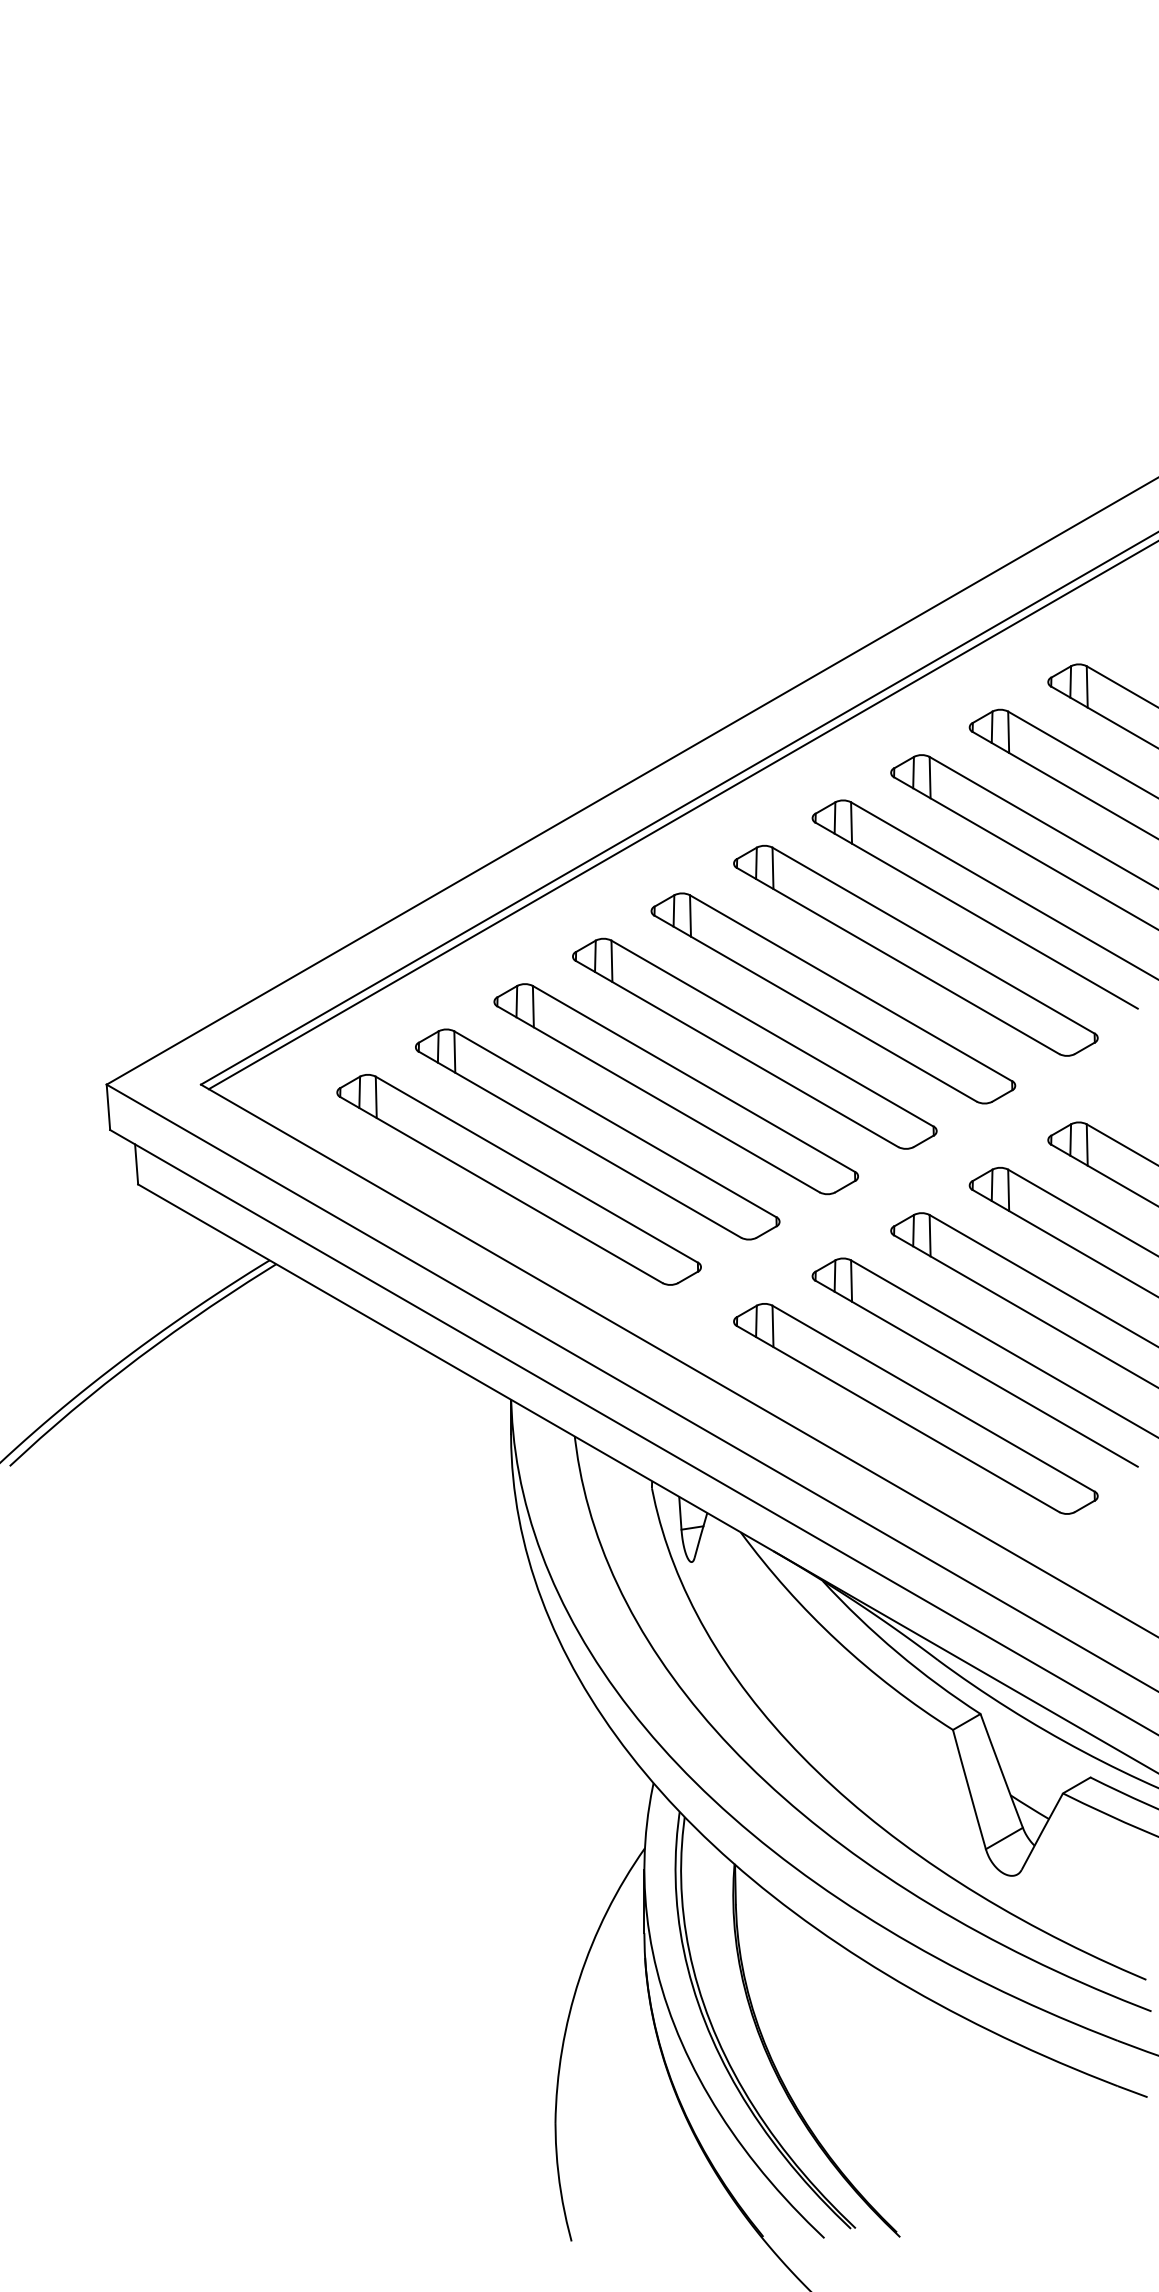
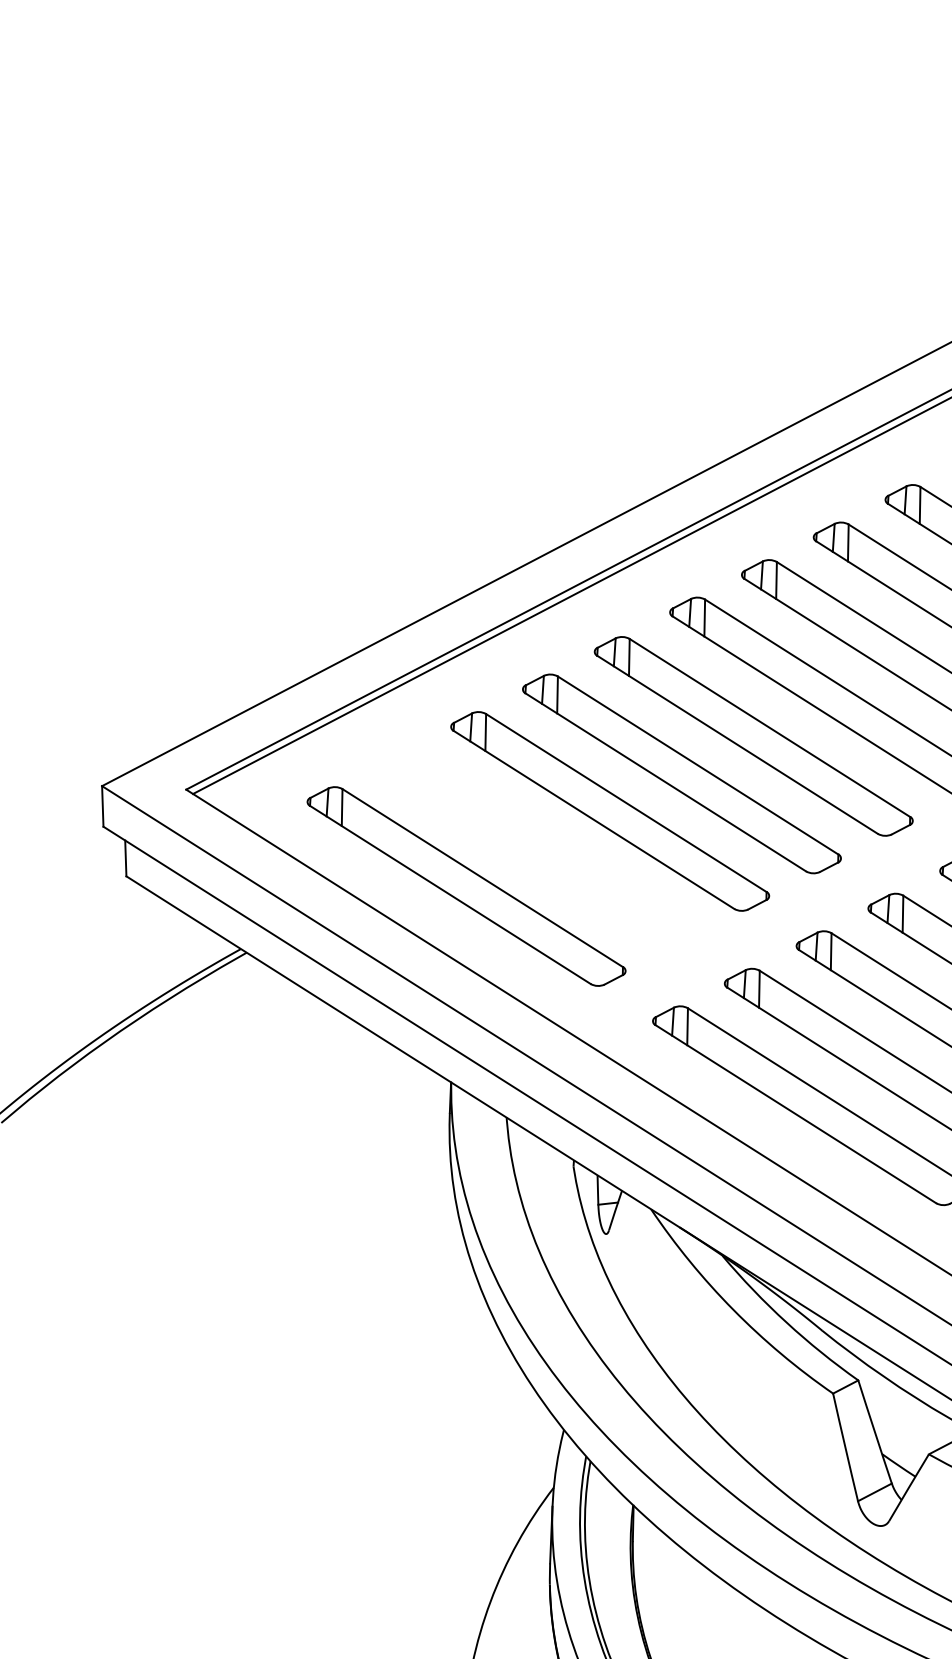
part: (597, 1134) -> (538, 848), removed

